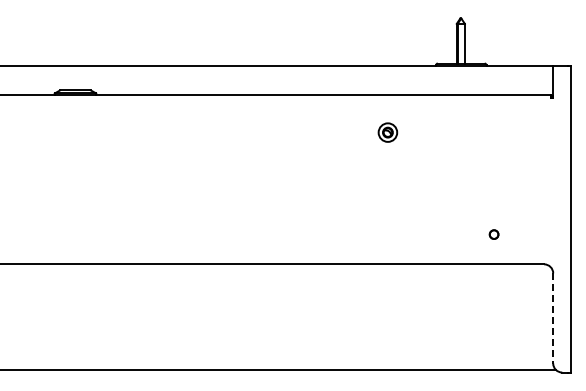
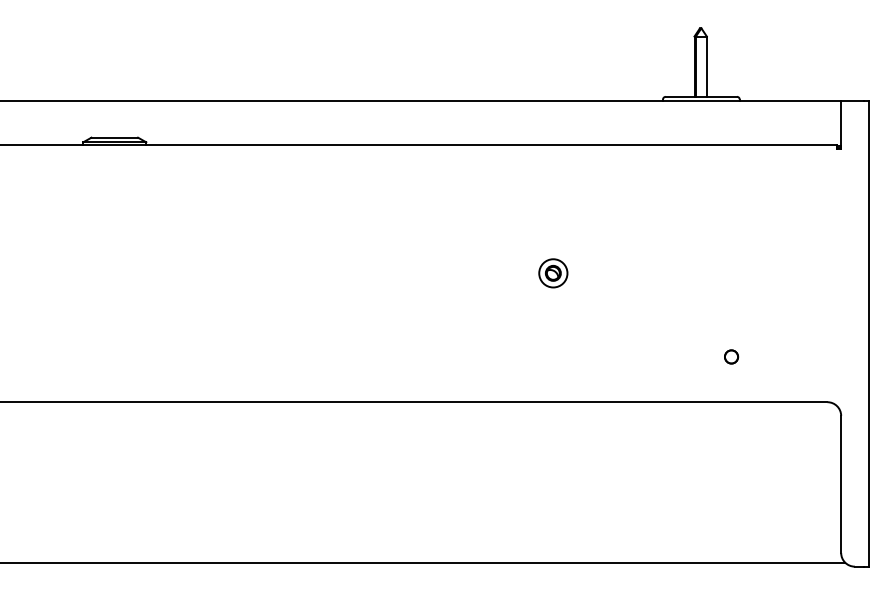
part: (387, 132) -> (552, 273), moved
part: (493, 234) -> (730, 356), moved
line: (553, 318) -> (841, 484), dashed -> solid

